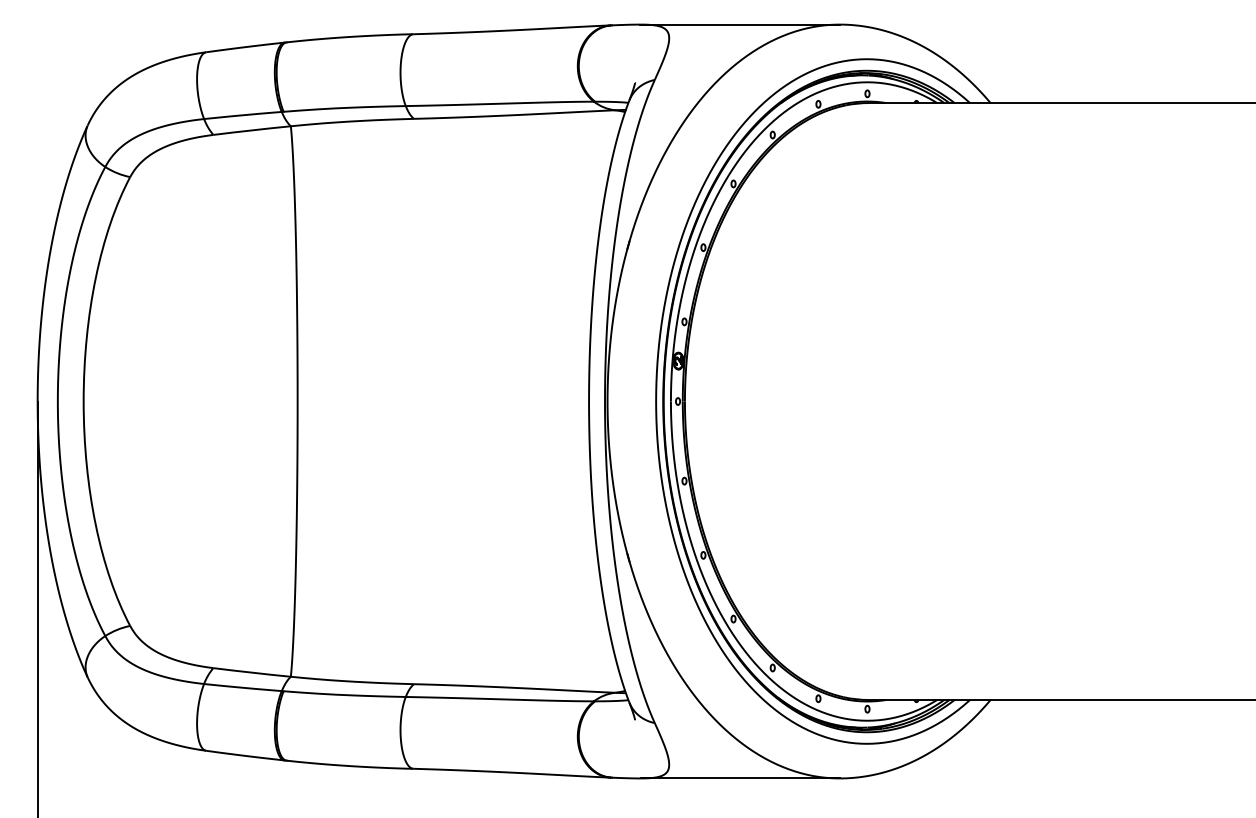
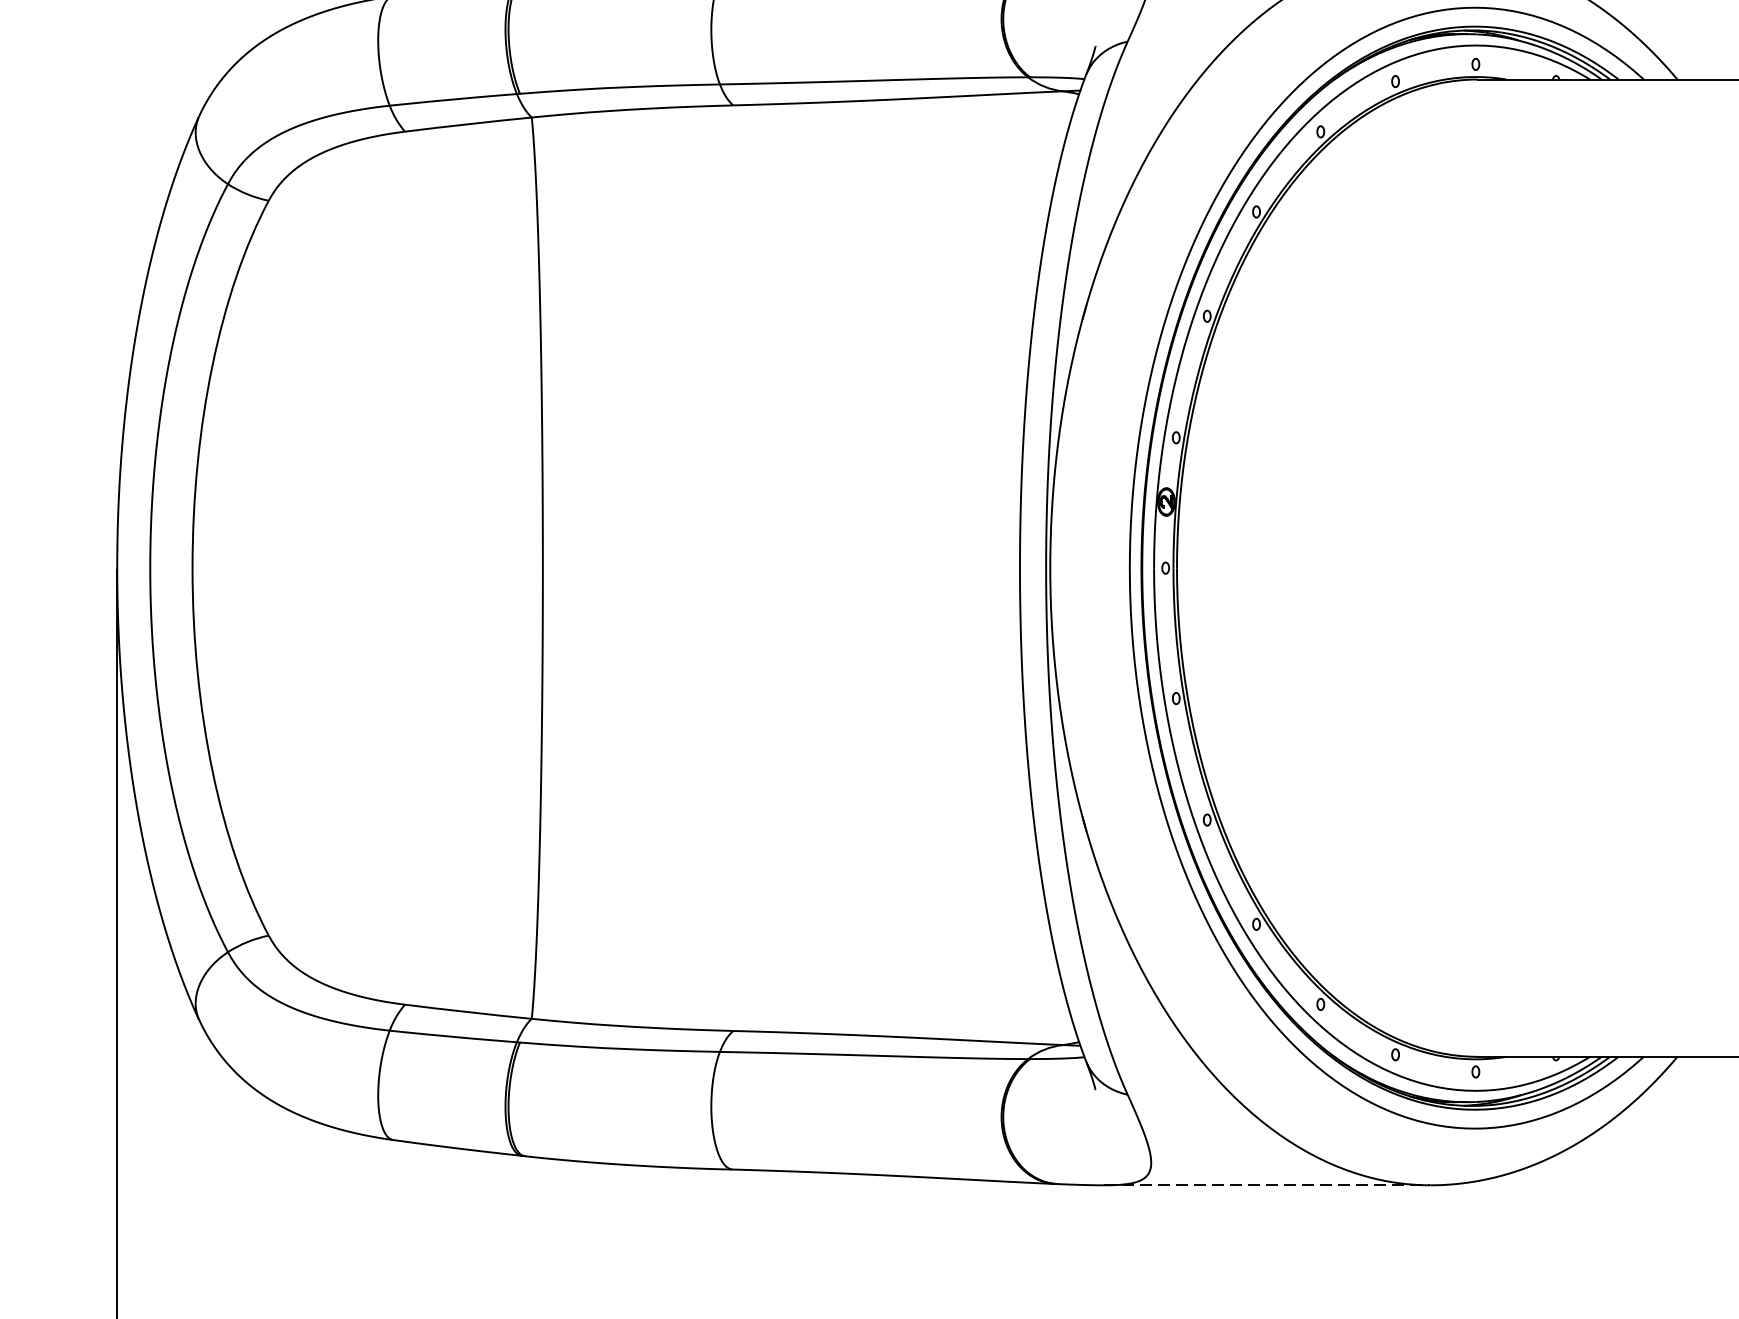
line: (740, 778) -> (1267, 1185), solid -> dashed

